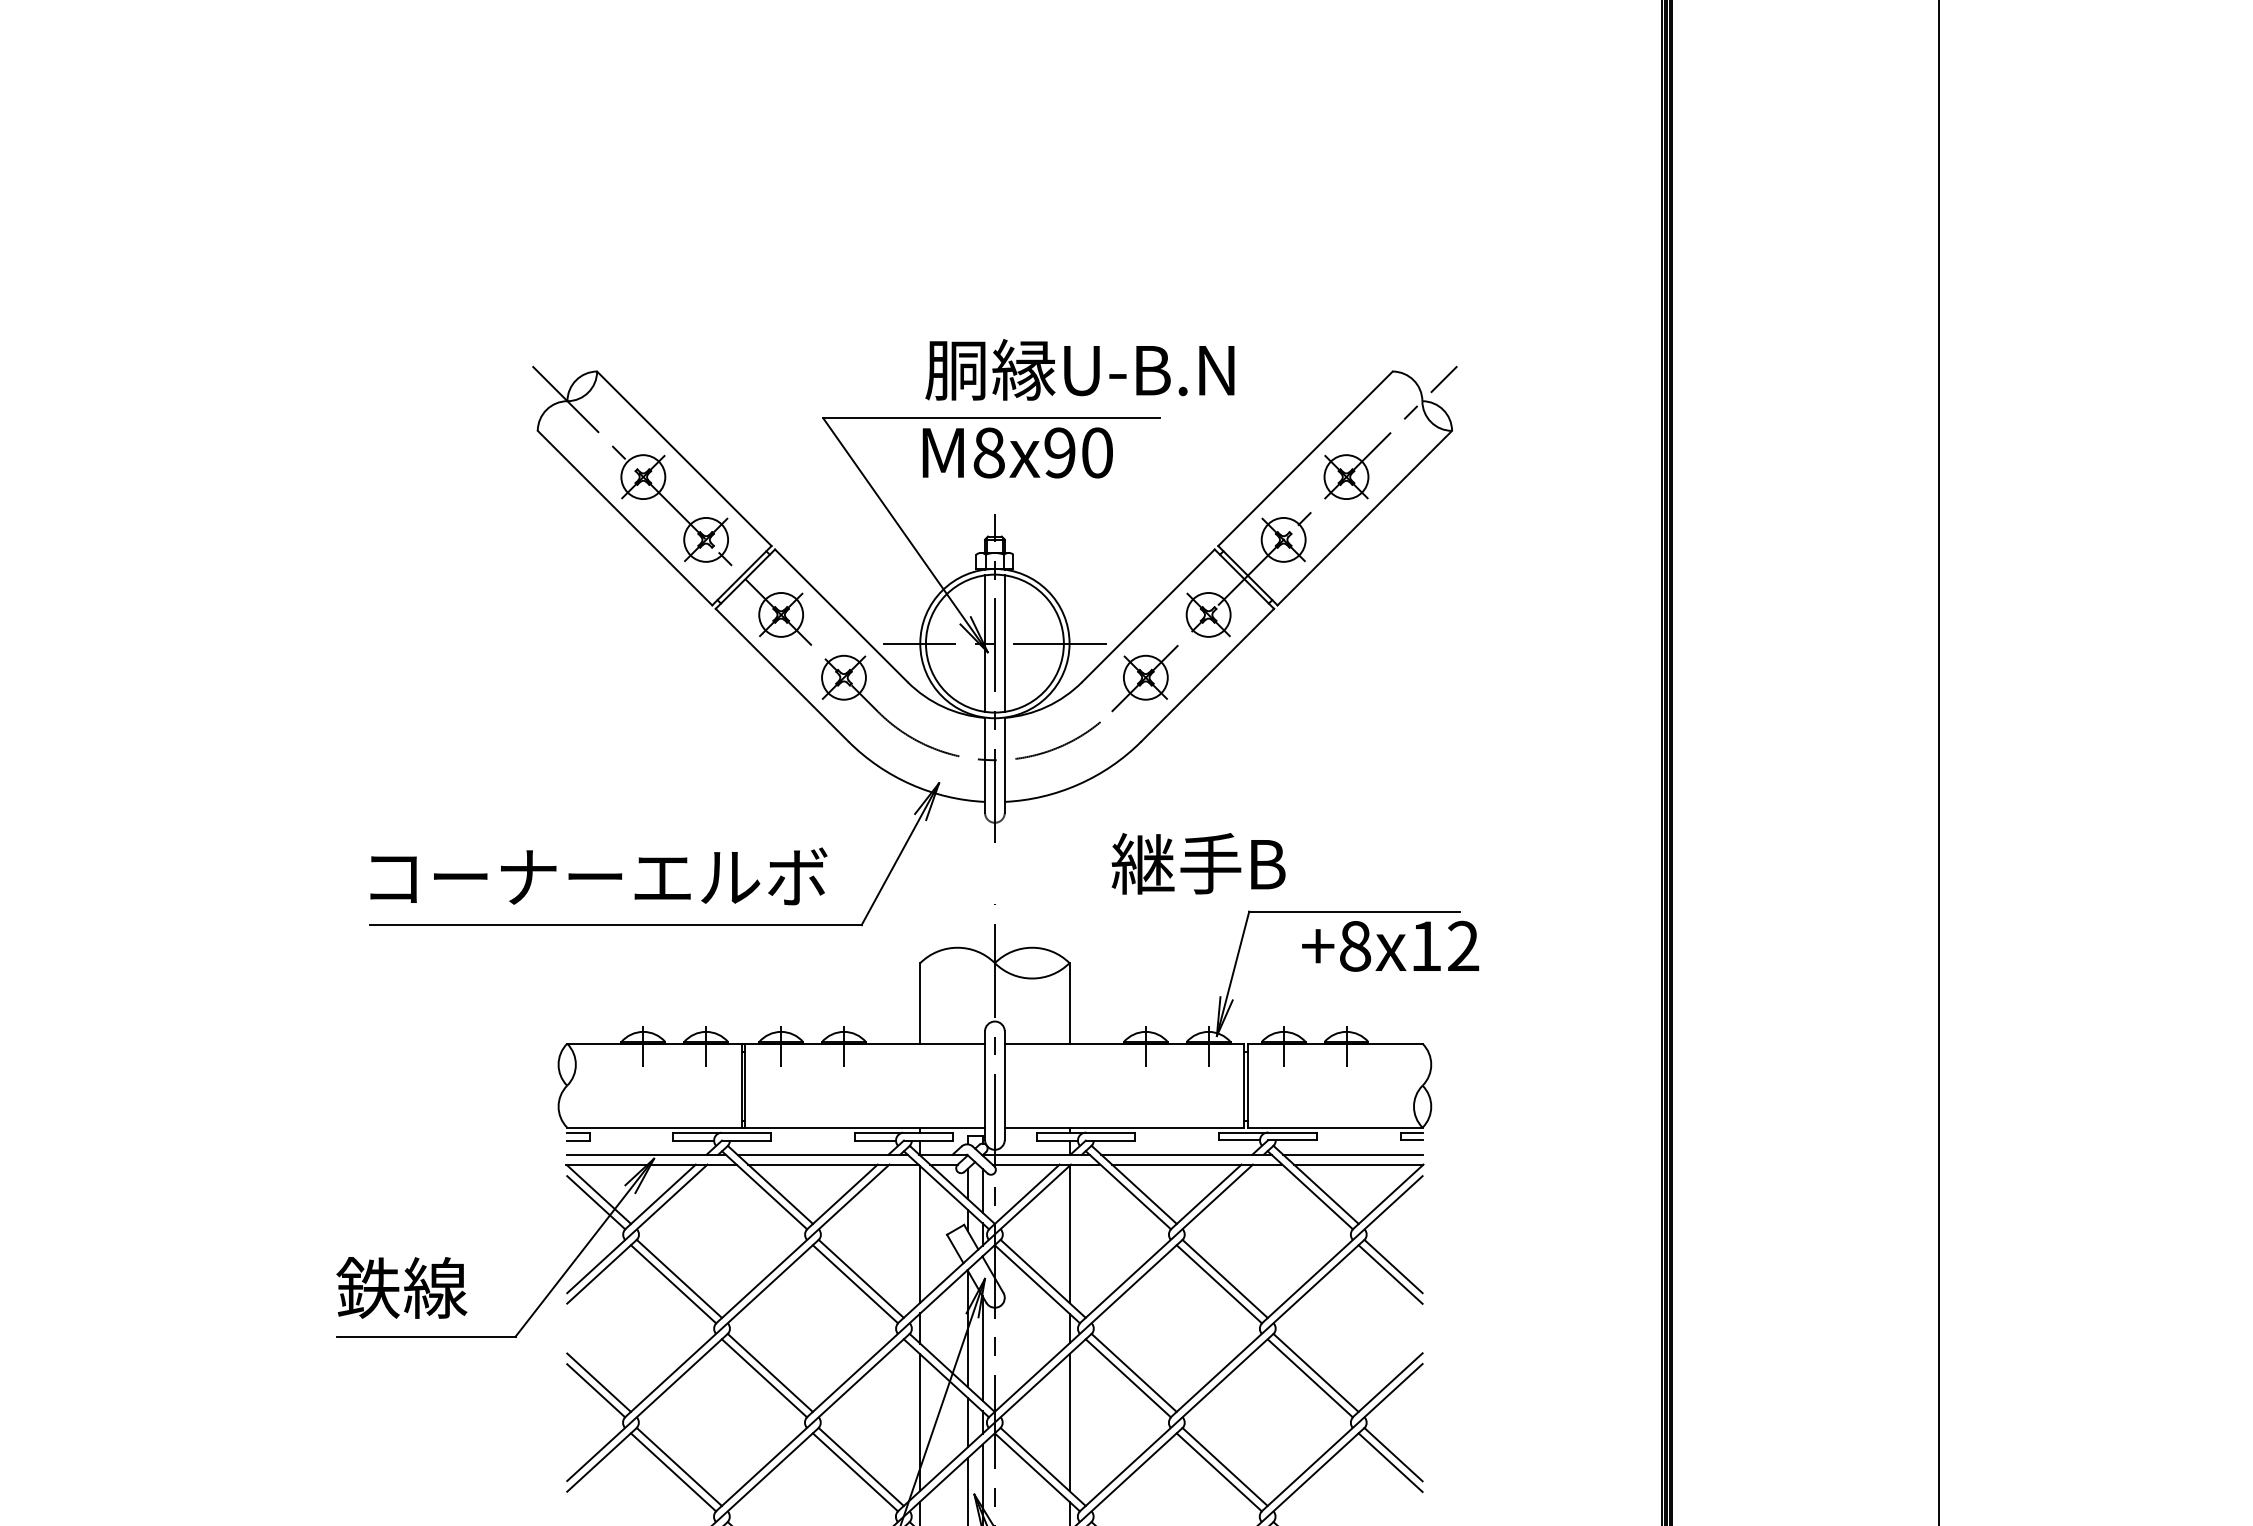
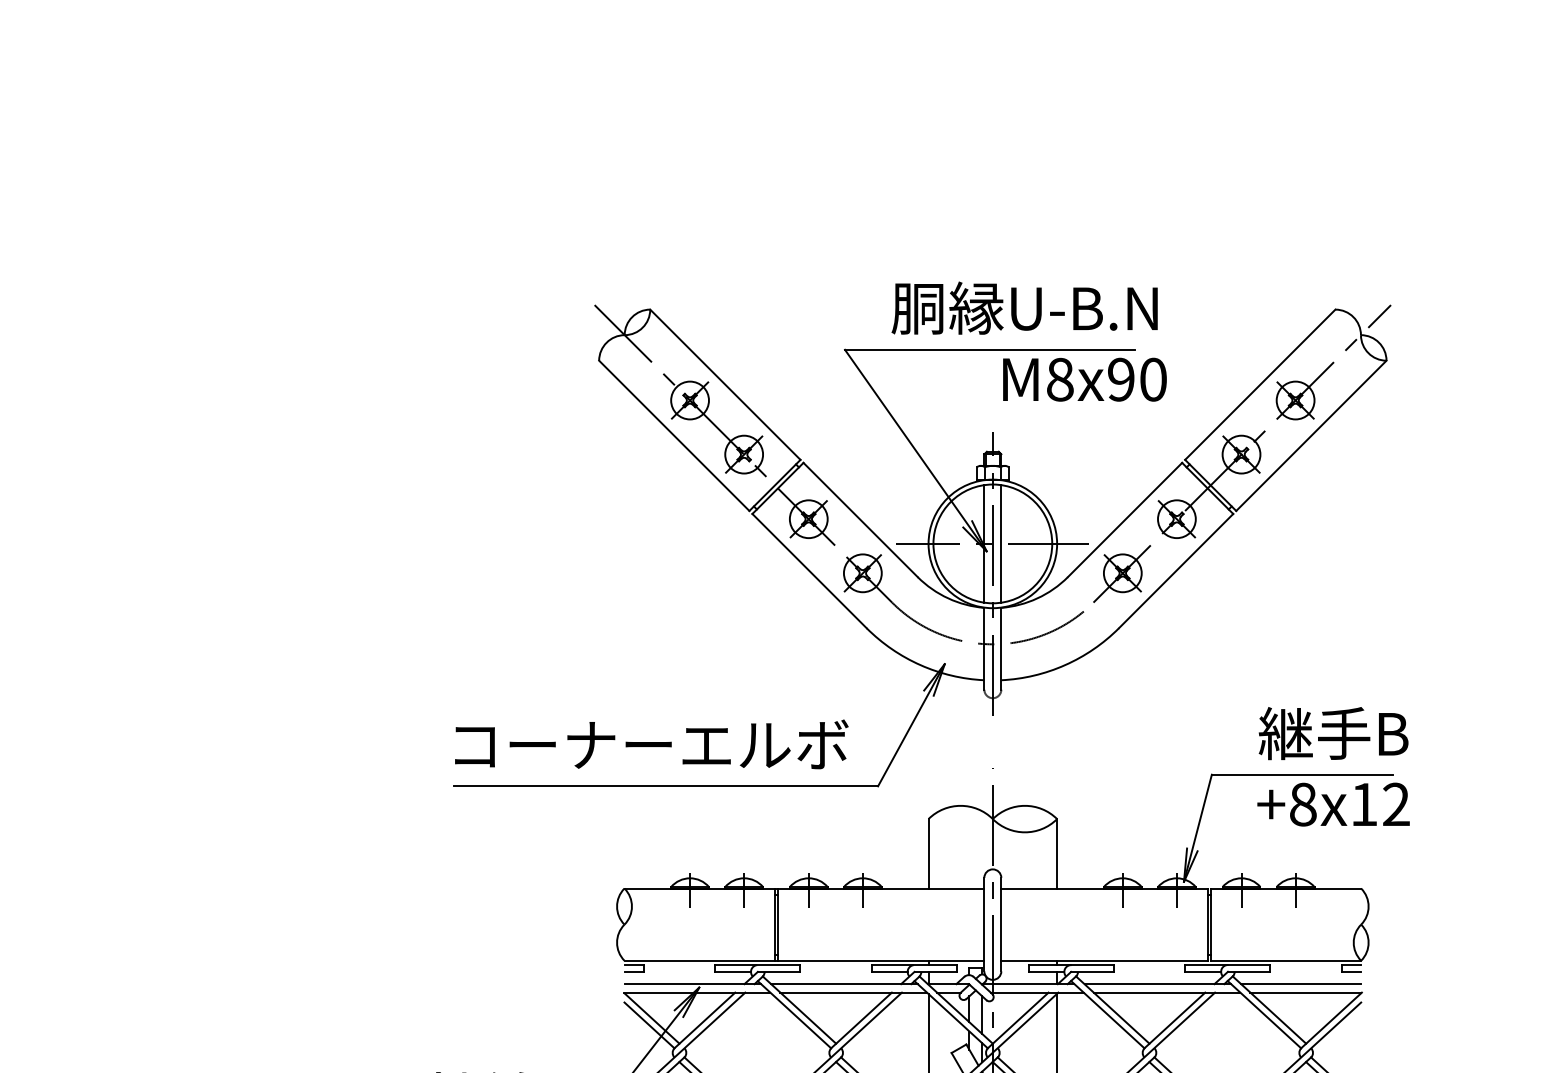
text: (1079, 369) -> (1024, 307), moved
text: (1017, 452) -> (1084, 379), moved
text: (1198, 863) -> (1333, 733), moved

